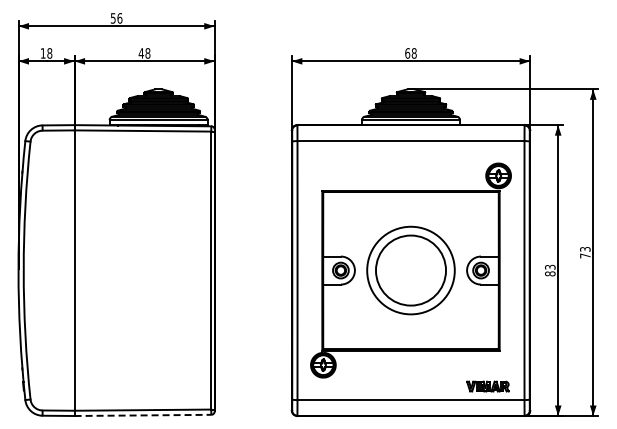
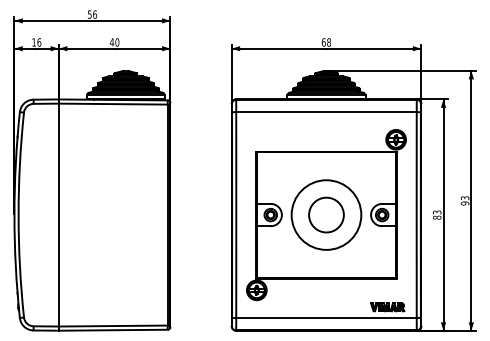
text: (49, 53) -> (39, 42), 18 -> 16
text: (147, 53) -> (117, 42), 48 -> 40
text: (585, 255) -> (465, 203), 73 -> 93
circle: (410, 270) -> (326, 215), size x0.62
line: (143, 415) -> (113, 330), dashed -> solid

